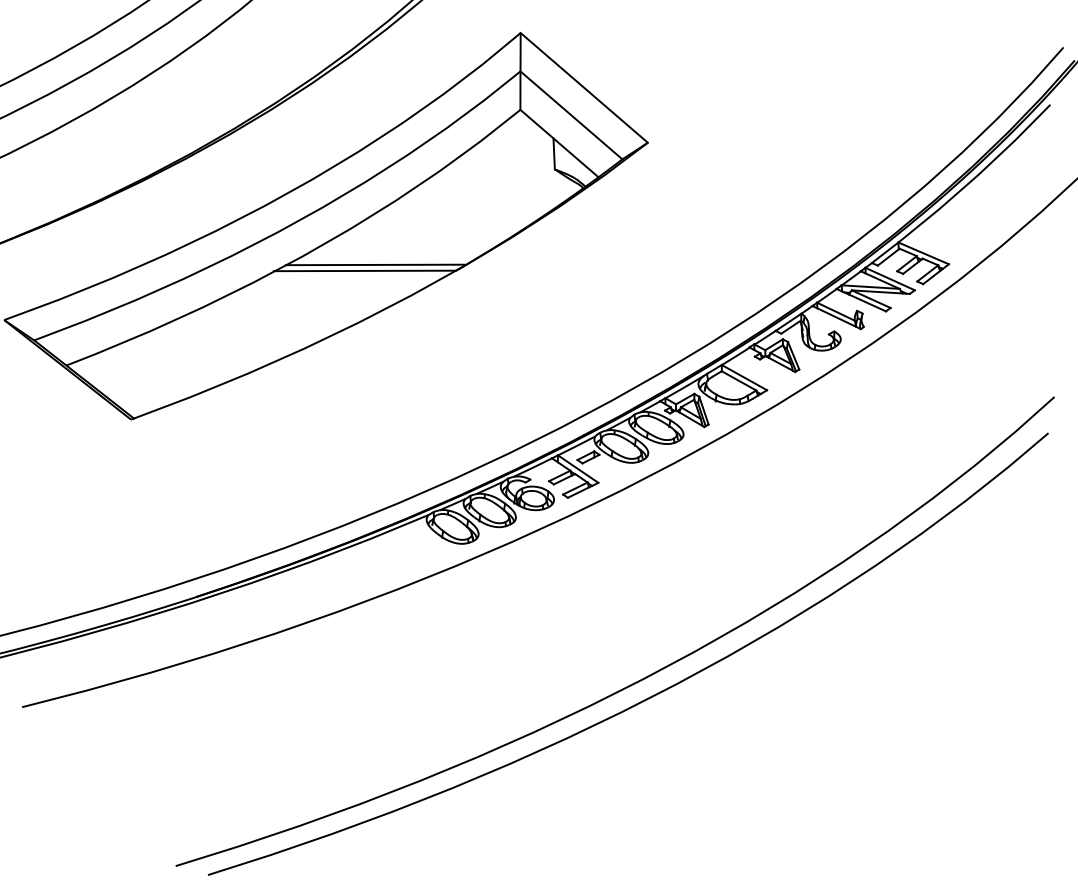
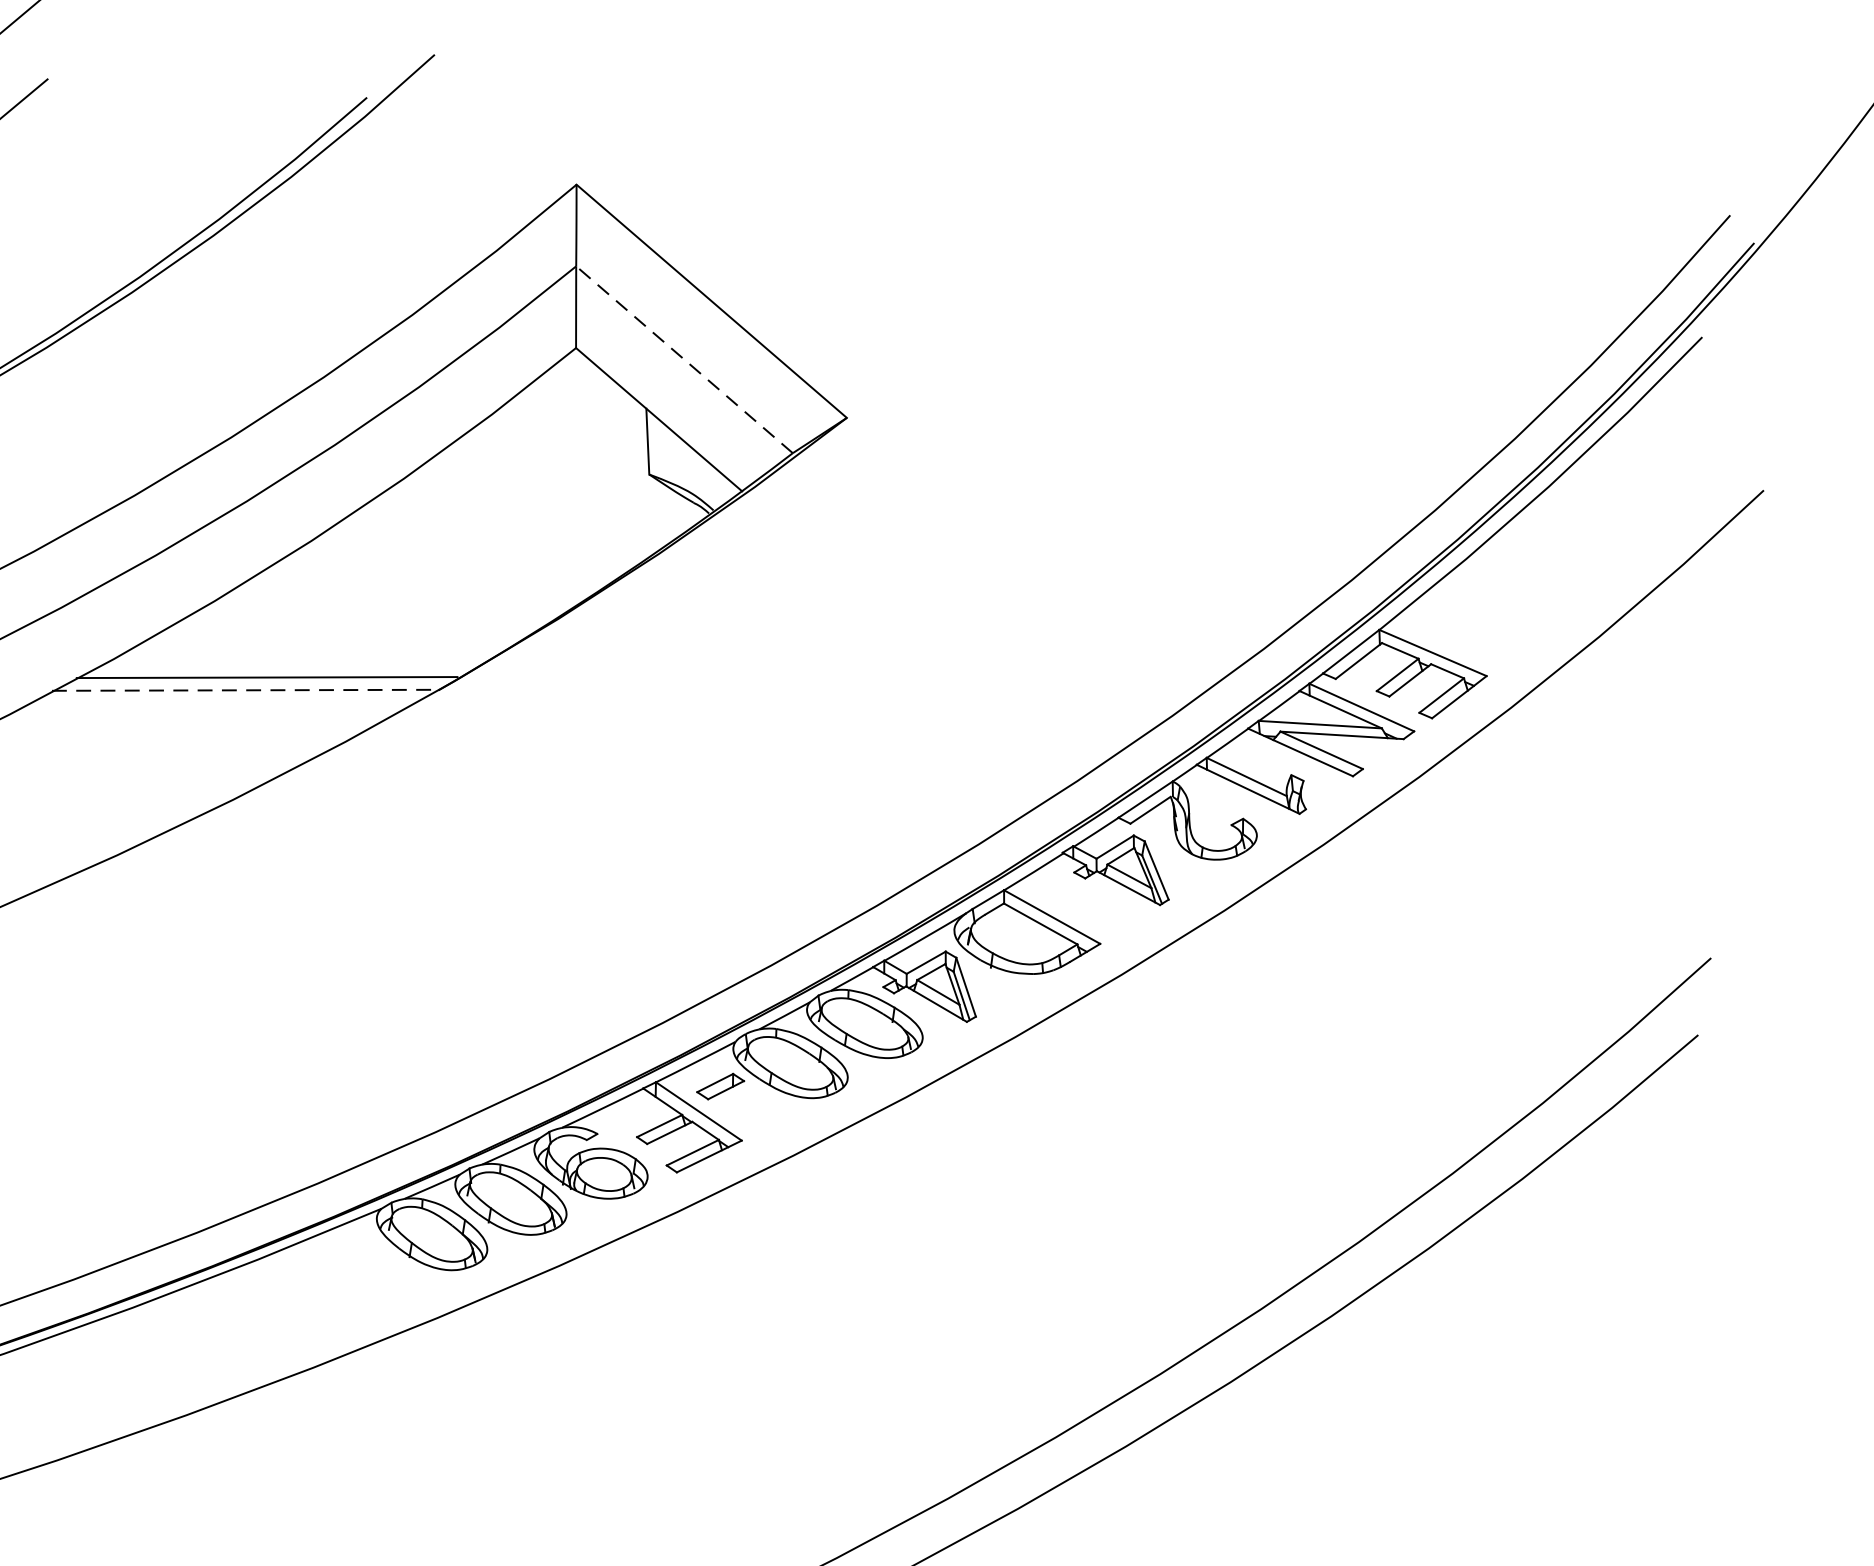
line: (571, 115) -> (684, 359), solid -> dashed
line: (364, 270) -> (244, 689), solid -> dashed

